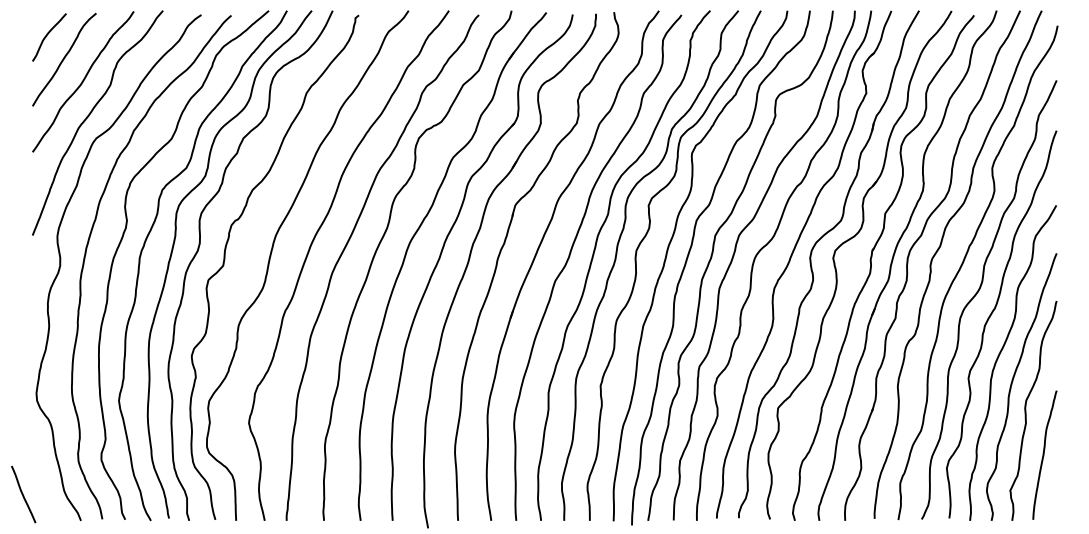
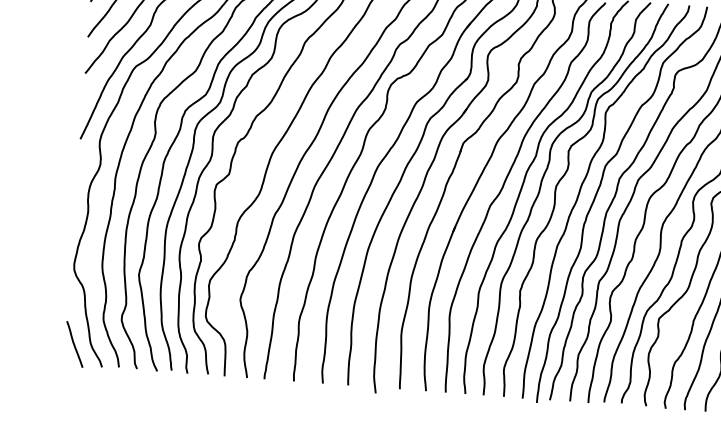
curve: (23, 494) -> (74, 344), moved

